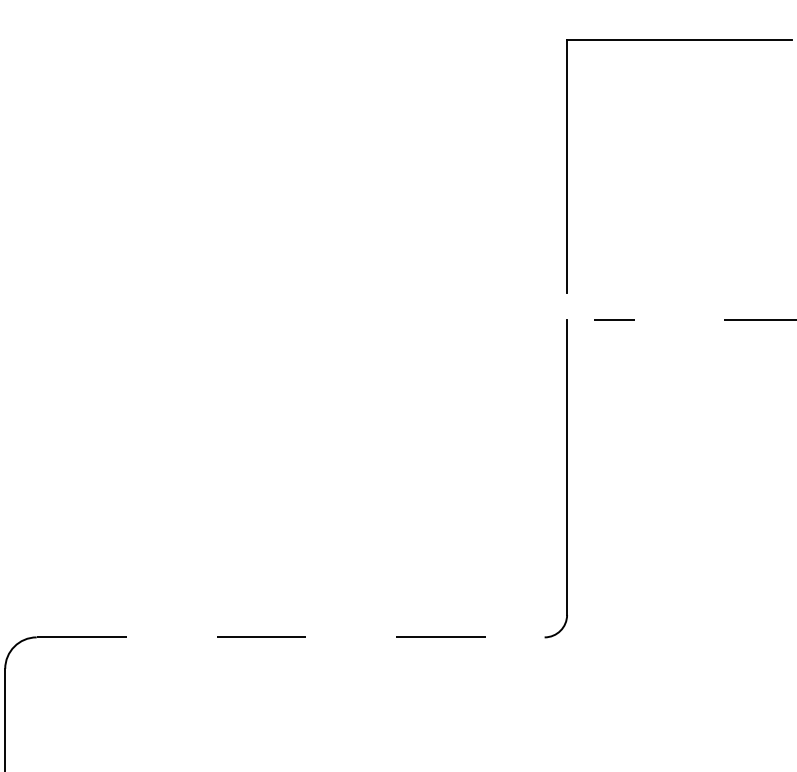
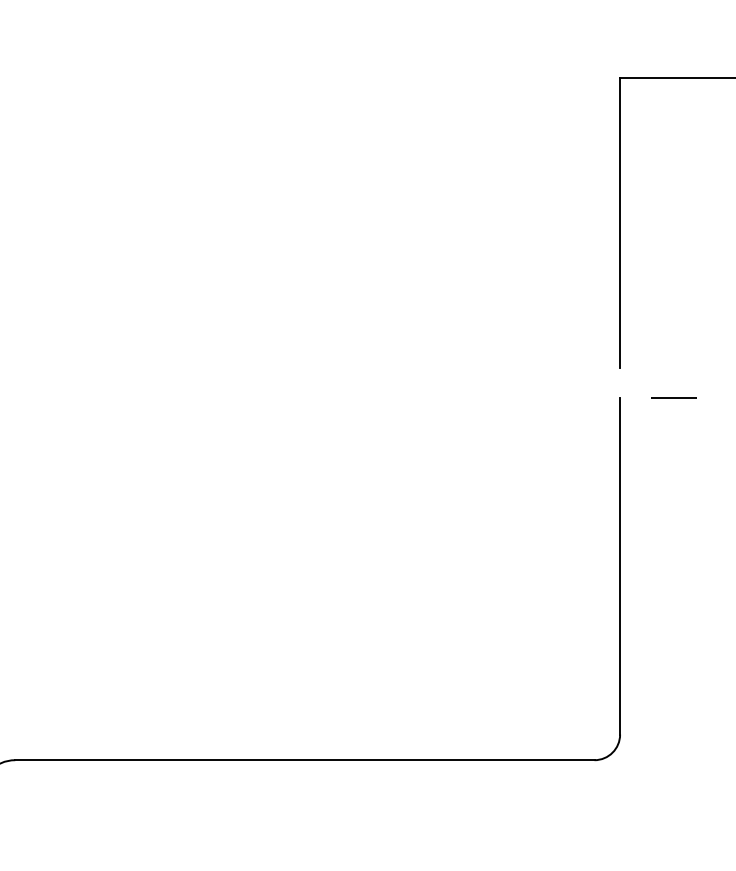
line: (290, 637) -> (304, 760), dashed -> solid

